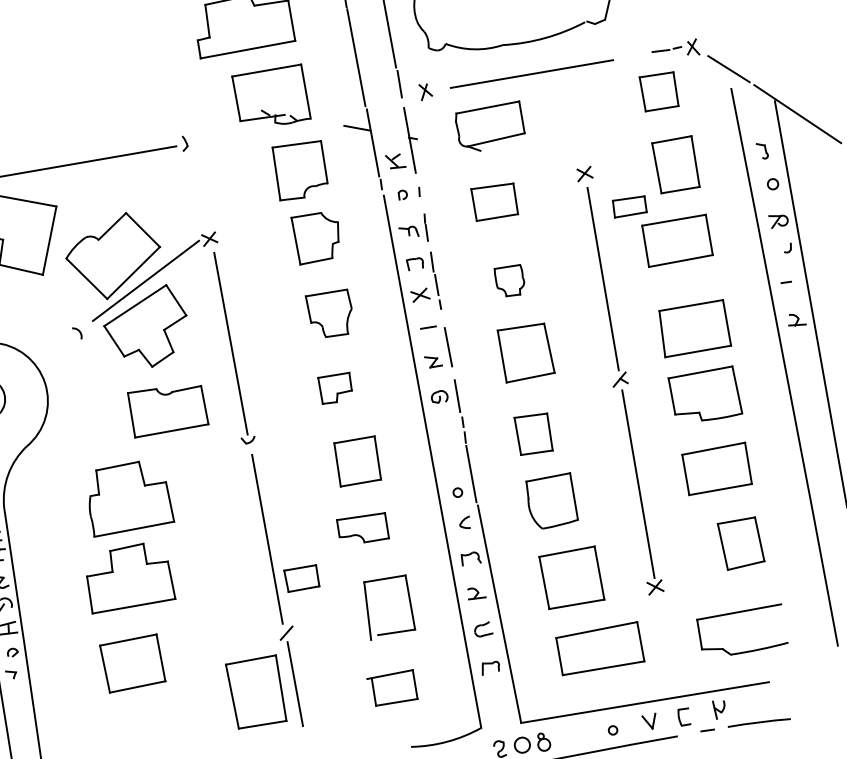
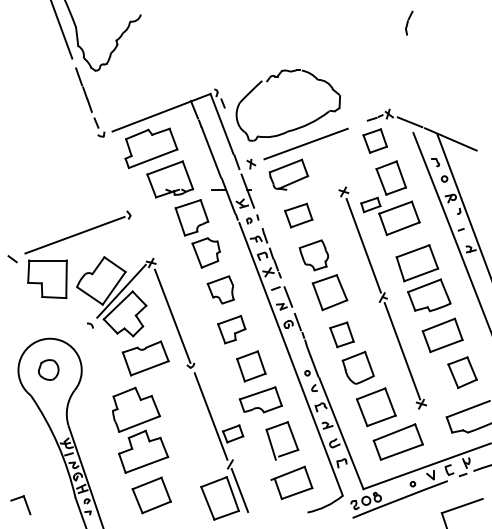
part: (508, 279) -> (313, 255), size x1.67
part: (333, 387) -> (231, 329), size x1.43
part: (363, 524) -> (260, 399), size x1.43
part: (392, 686) -> (291, 482), size x1.43

